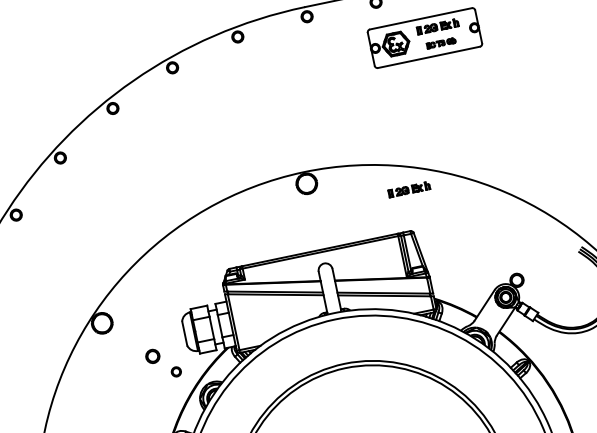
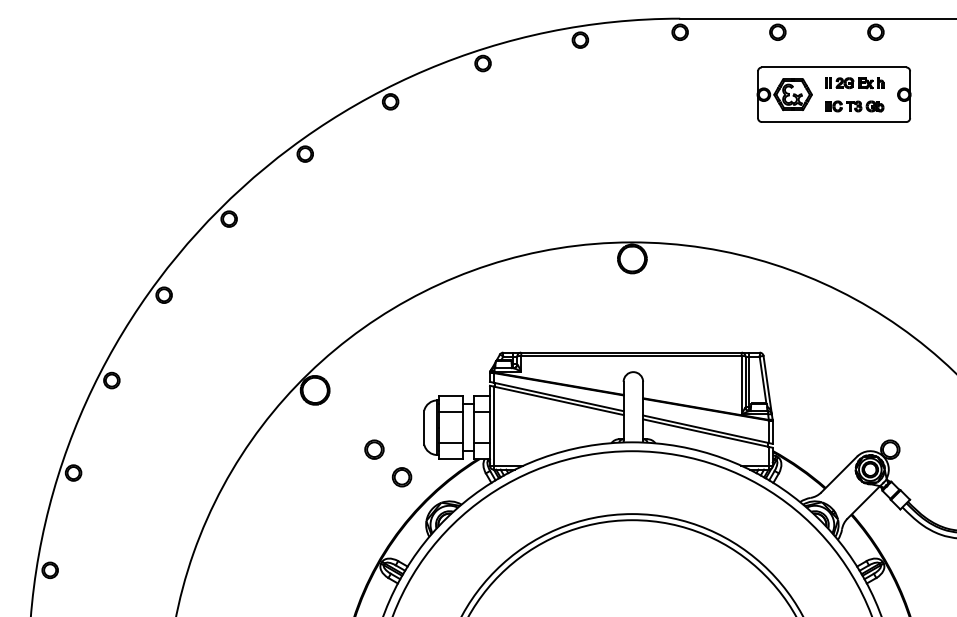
part: (441, 43) -> (854, 106), size x1.43
part: (409, 190) -> (769, 296), removed
part: (176, 372) -> (401, 477), size x1.43

